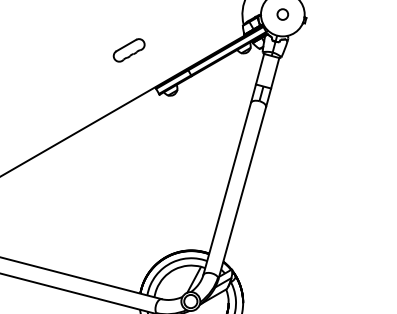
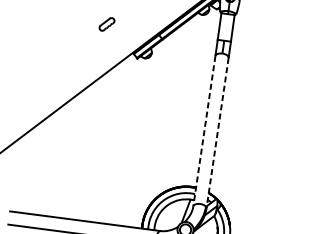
part: (128, 50) -> (106, 24), size x0.6
line: (226, 189) -> (203, 131), solid -> dashed
line: (242, 193) -> (217, 133), solid -> dashed

